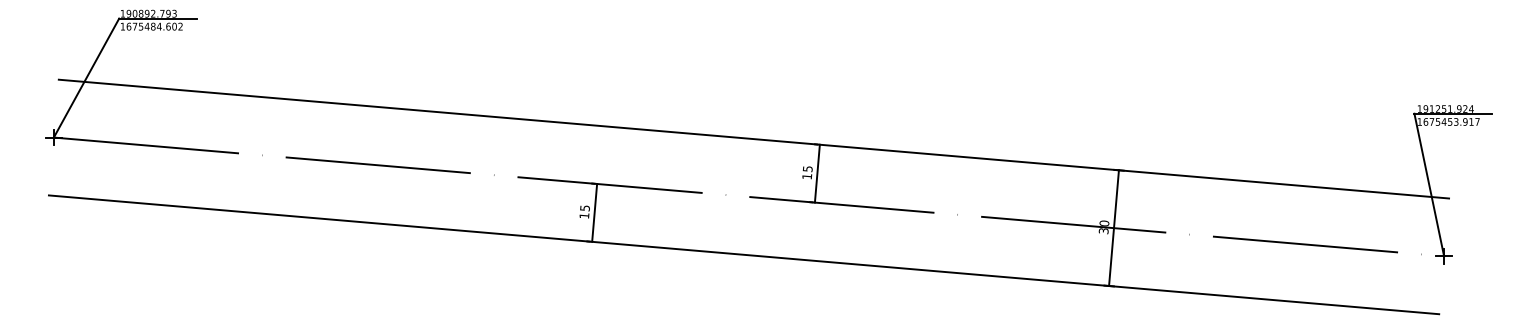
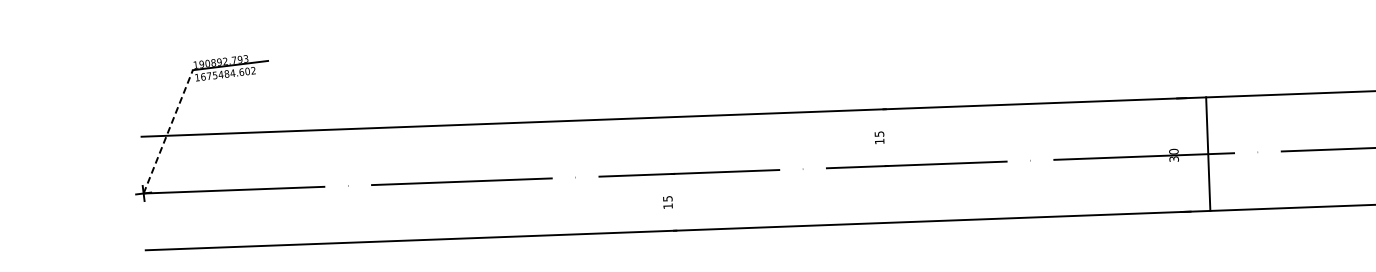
line: (86, 78) -> (168, 132), solid -> dashed
line: (816, 173) -> (888, 137), removed
line: (594, 212) -> (677, 201), removed
line: (1113, 228) -> (1207, 154), moved

